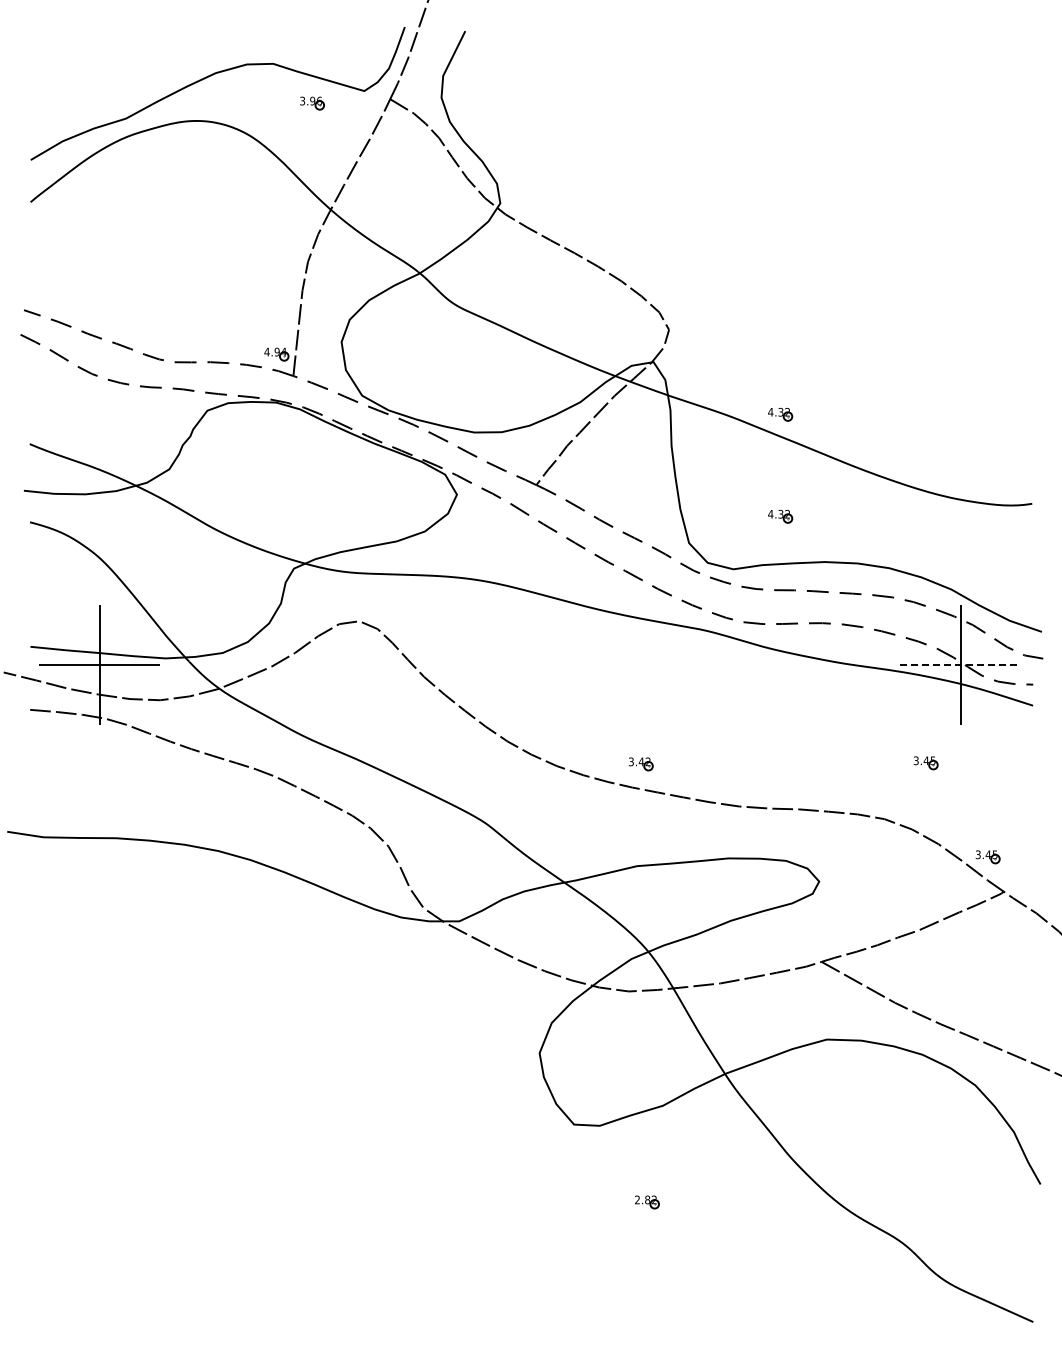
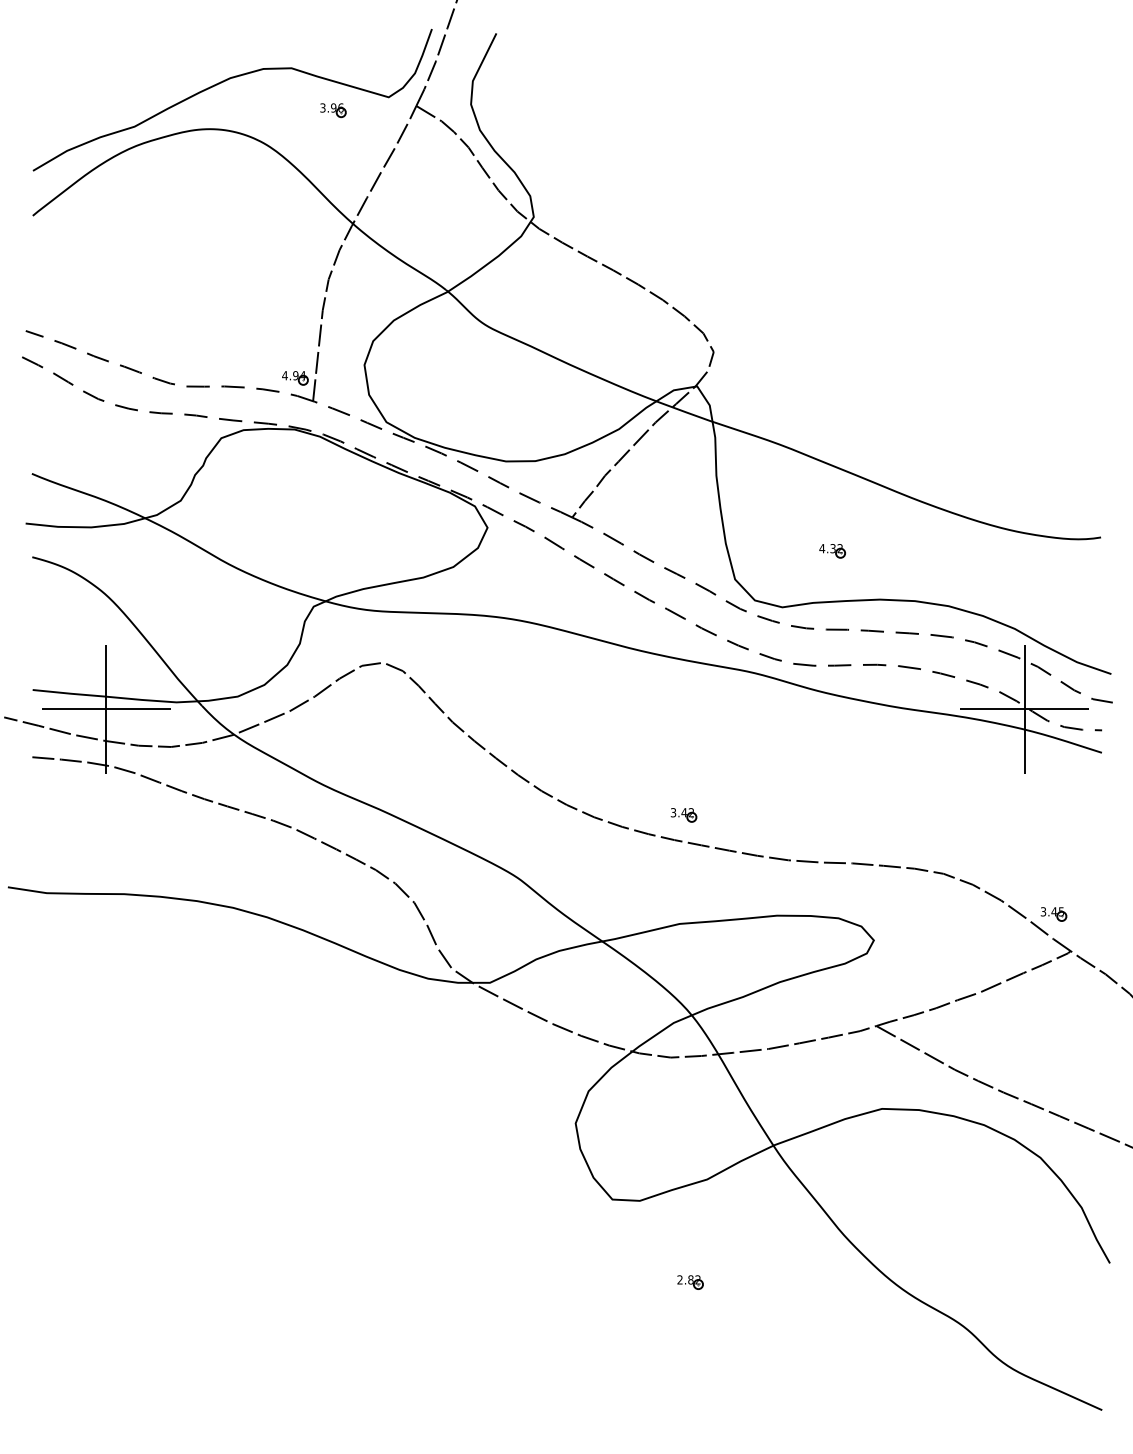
part: (780, 414) -> (832, 442), removed
line: (960, 664) -> (1024, 708), dashed -> solid
part: (925, 763) -> (987, 814), removed

